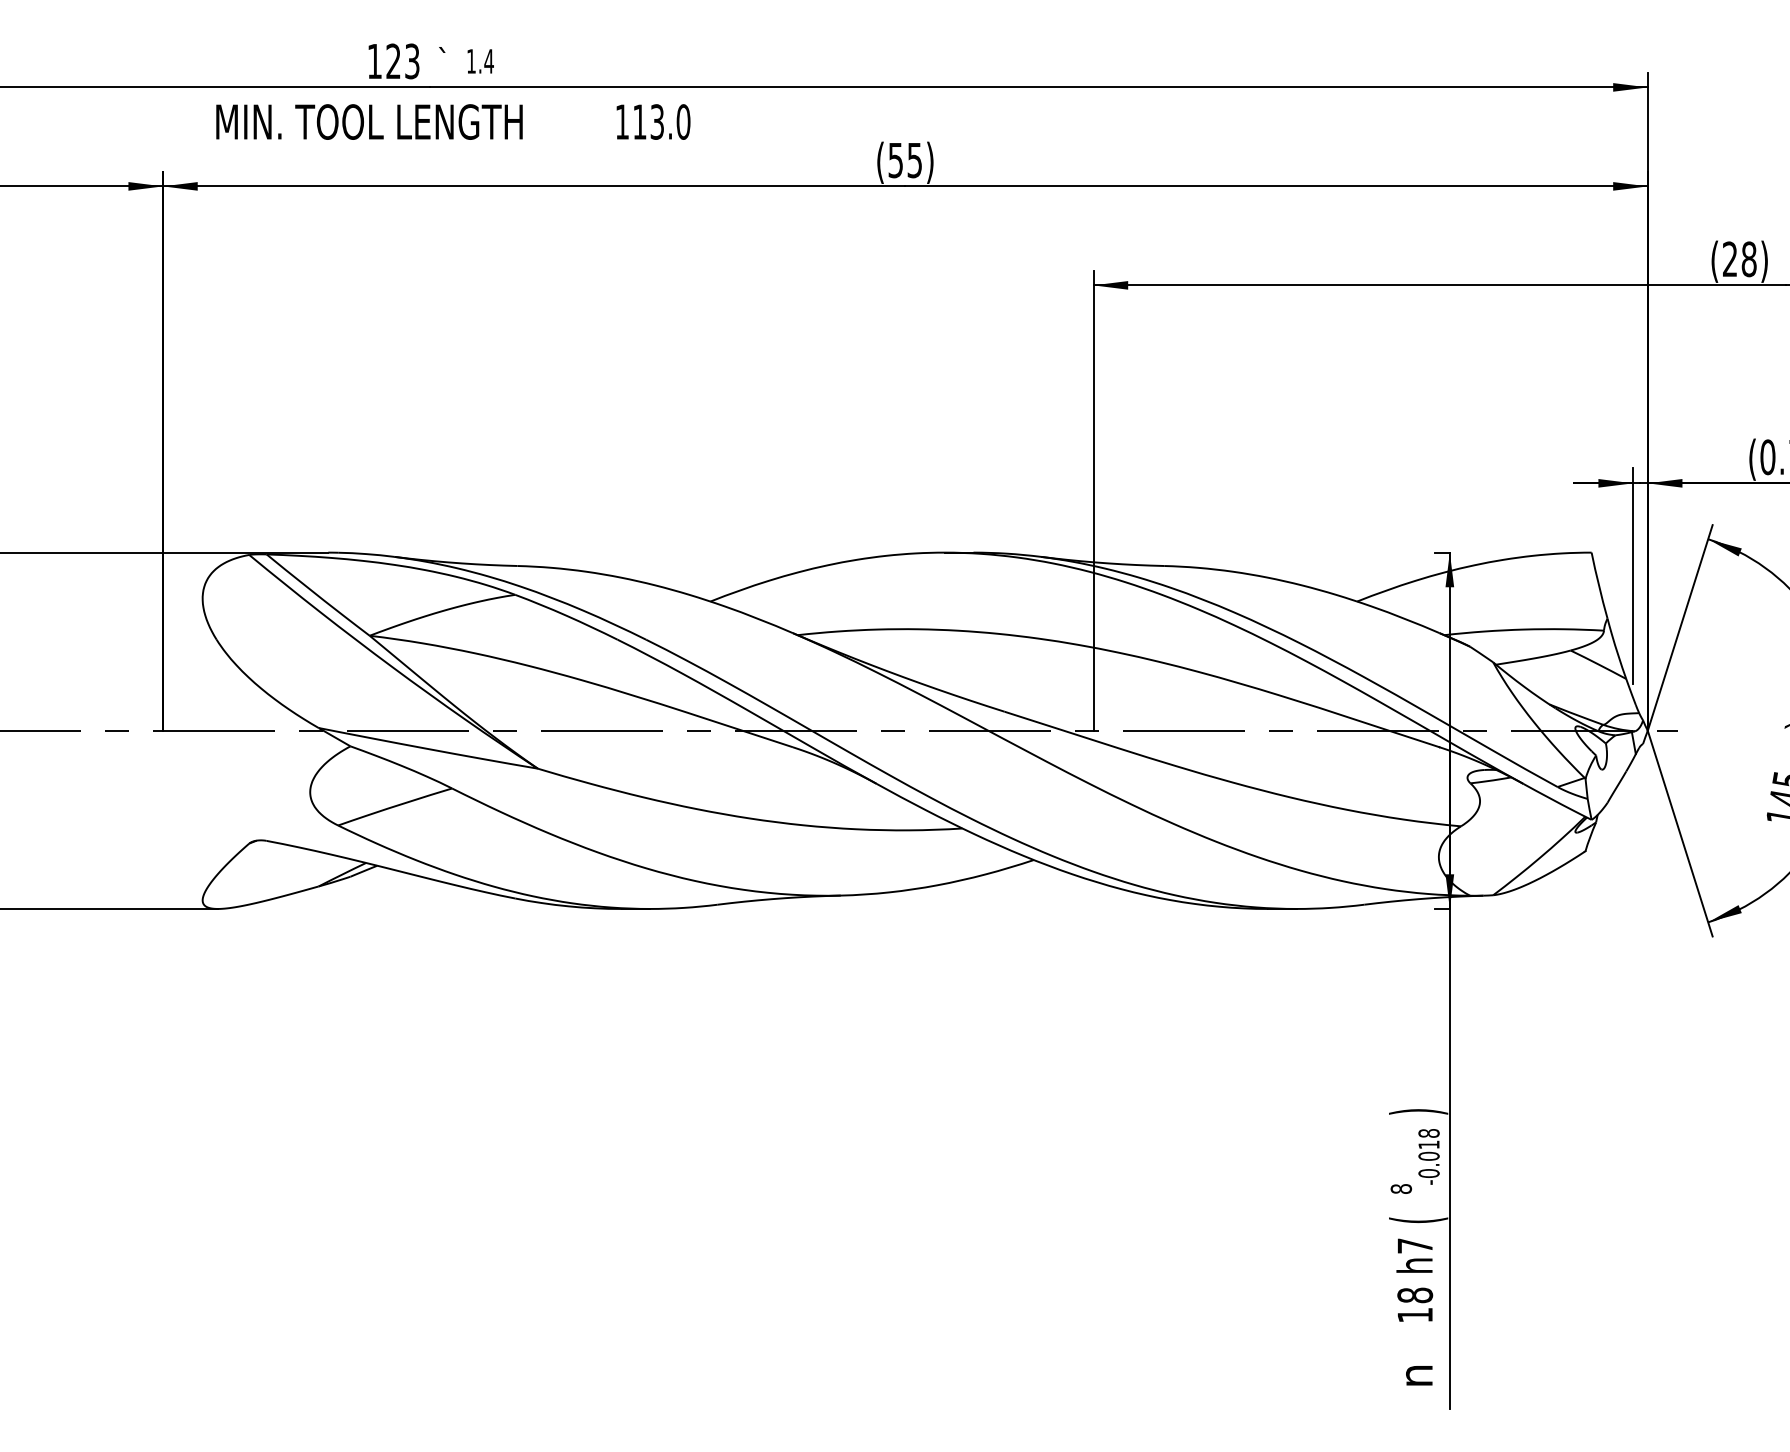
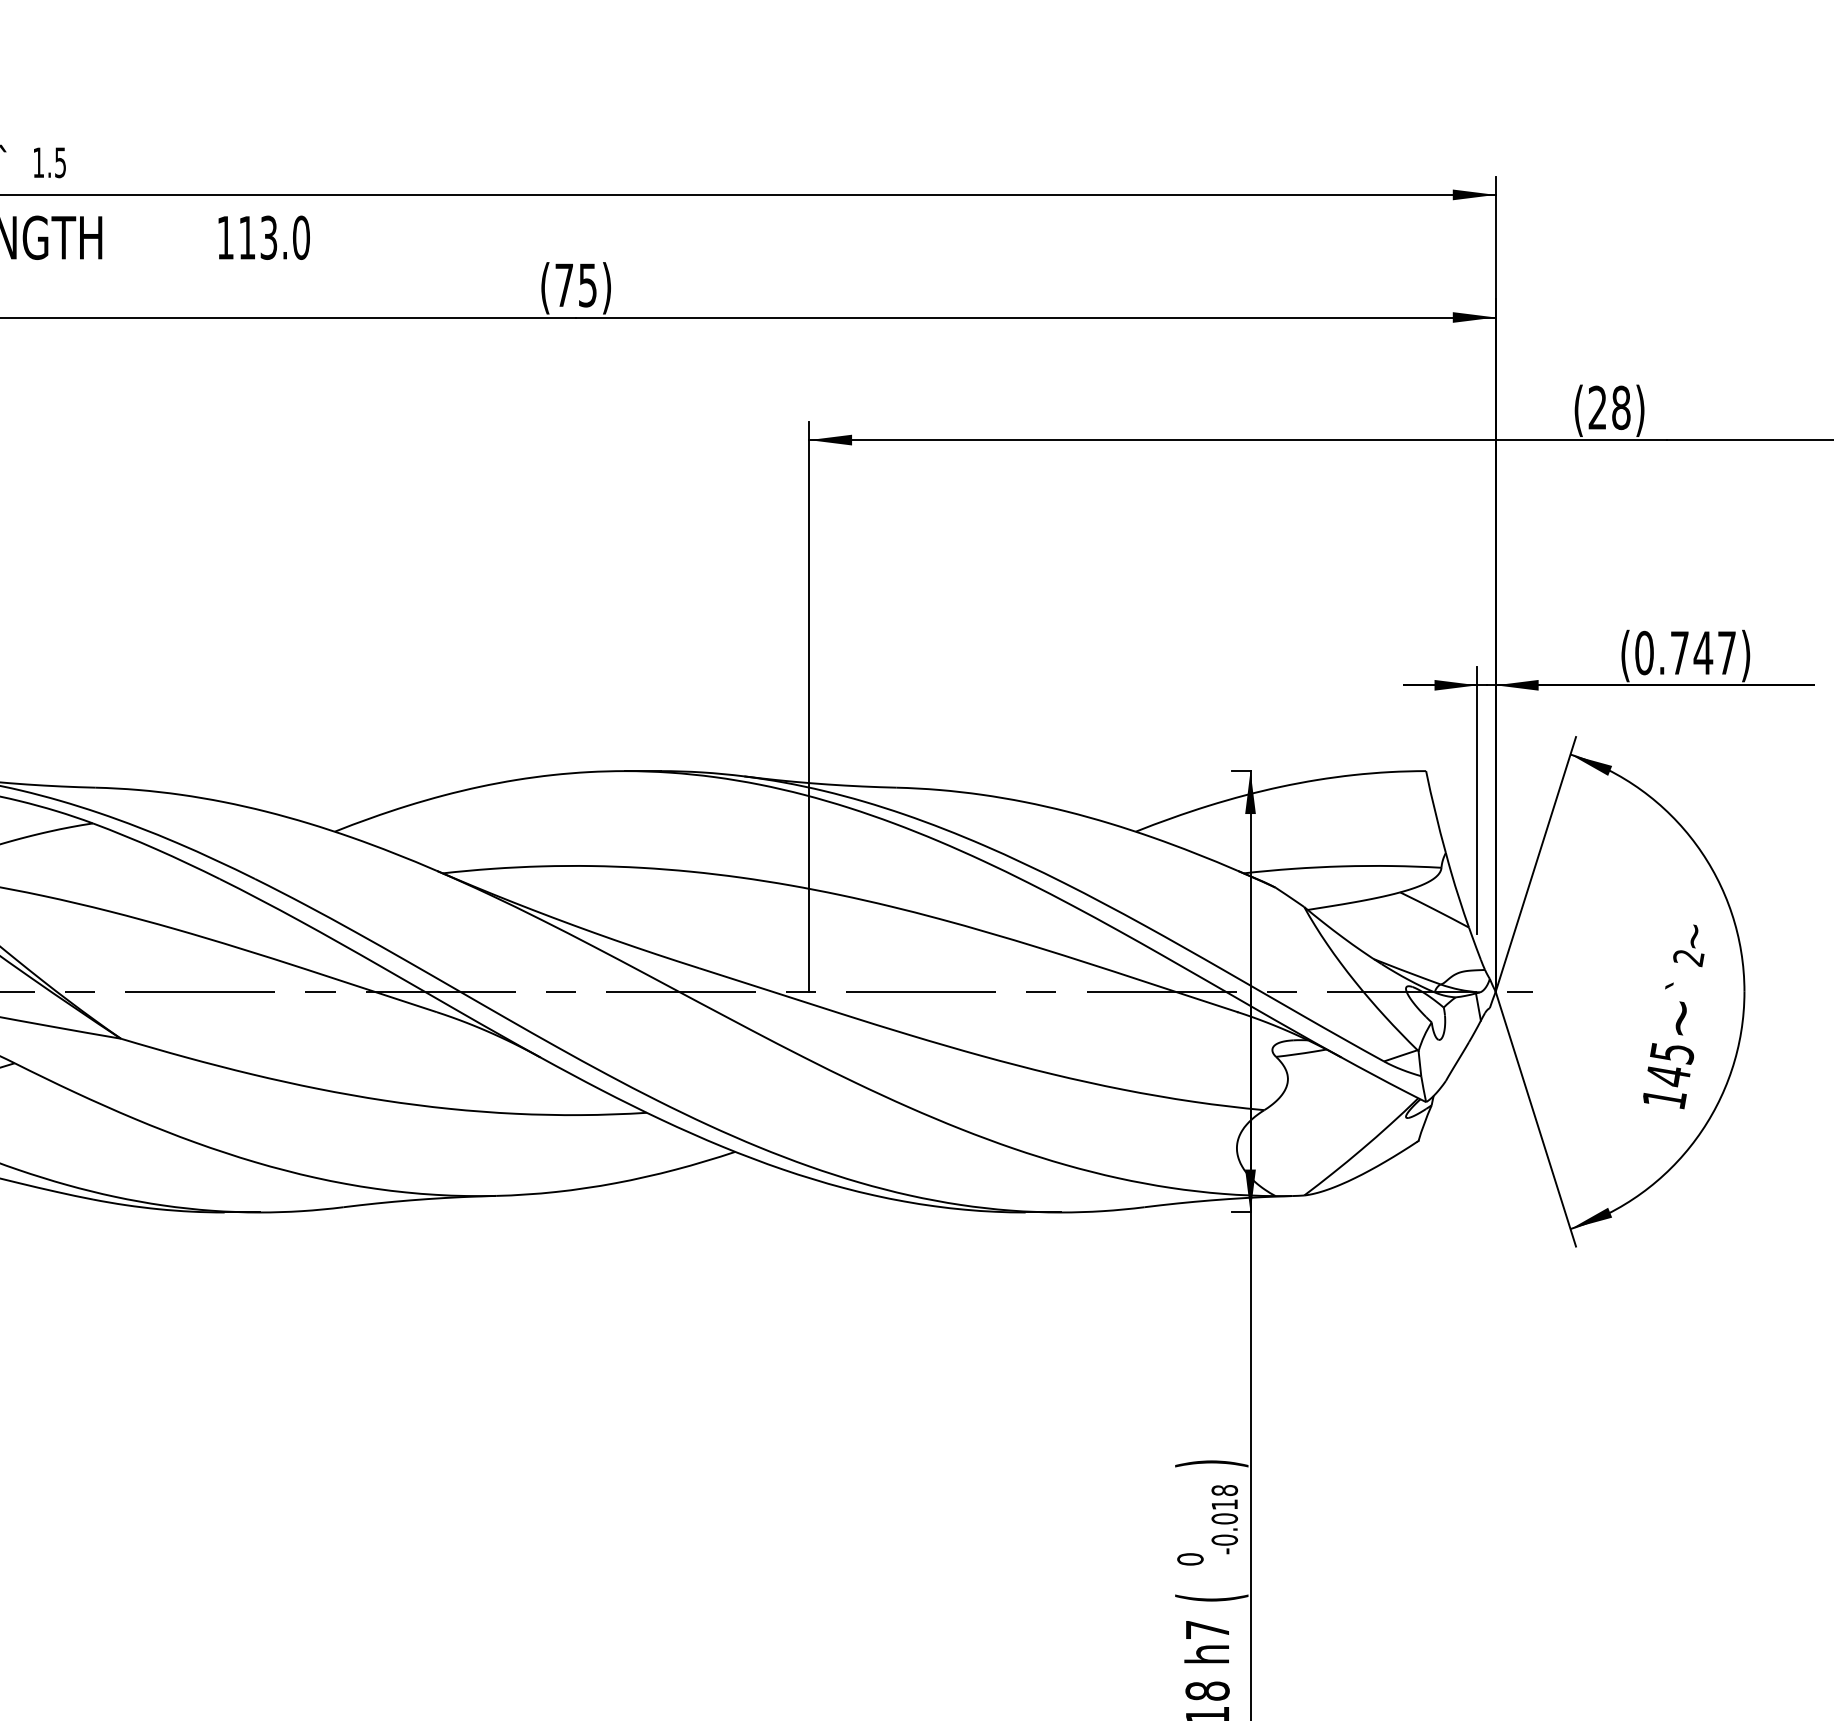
text: (488, 61) -> (59, 162), 1.4 -> 1.5
text: (895, 160) -> (563, 285), (55) -> (75)
text: (1401, 1189) -> (1190, 1559), 8 -> 0

